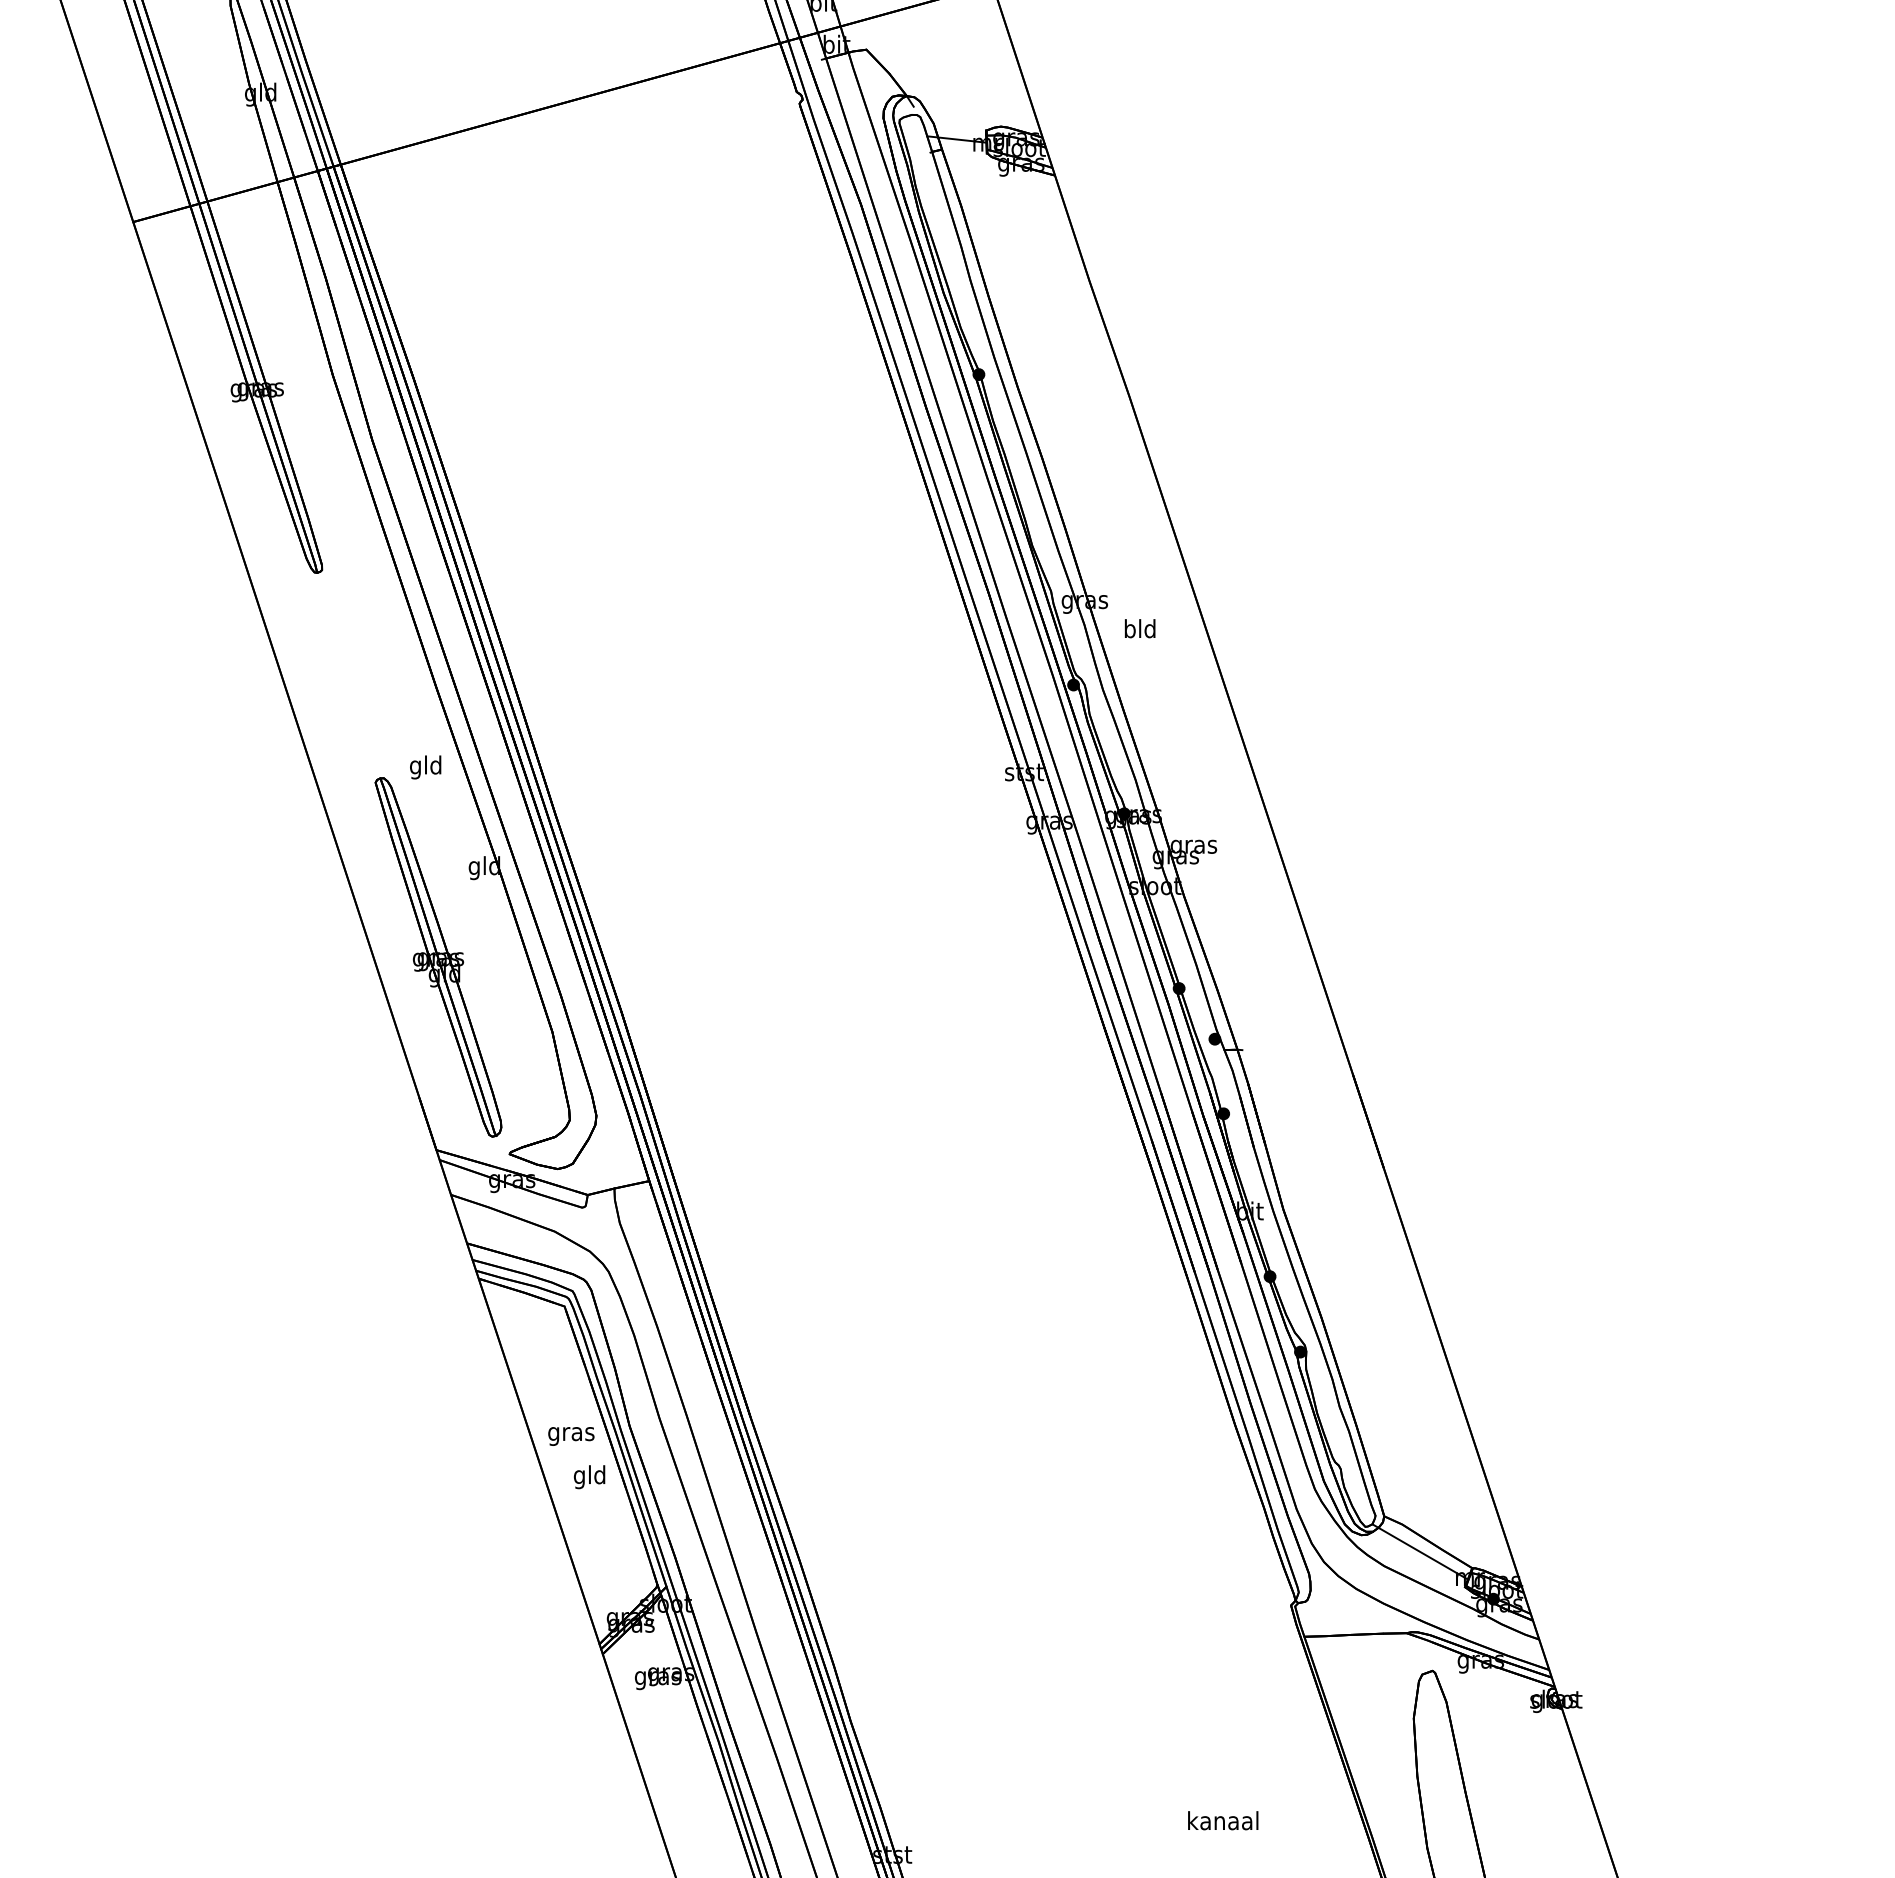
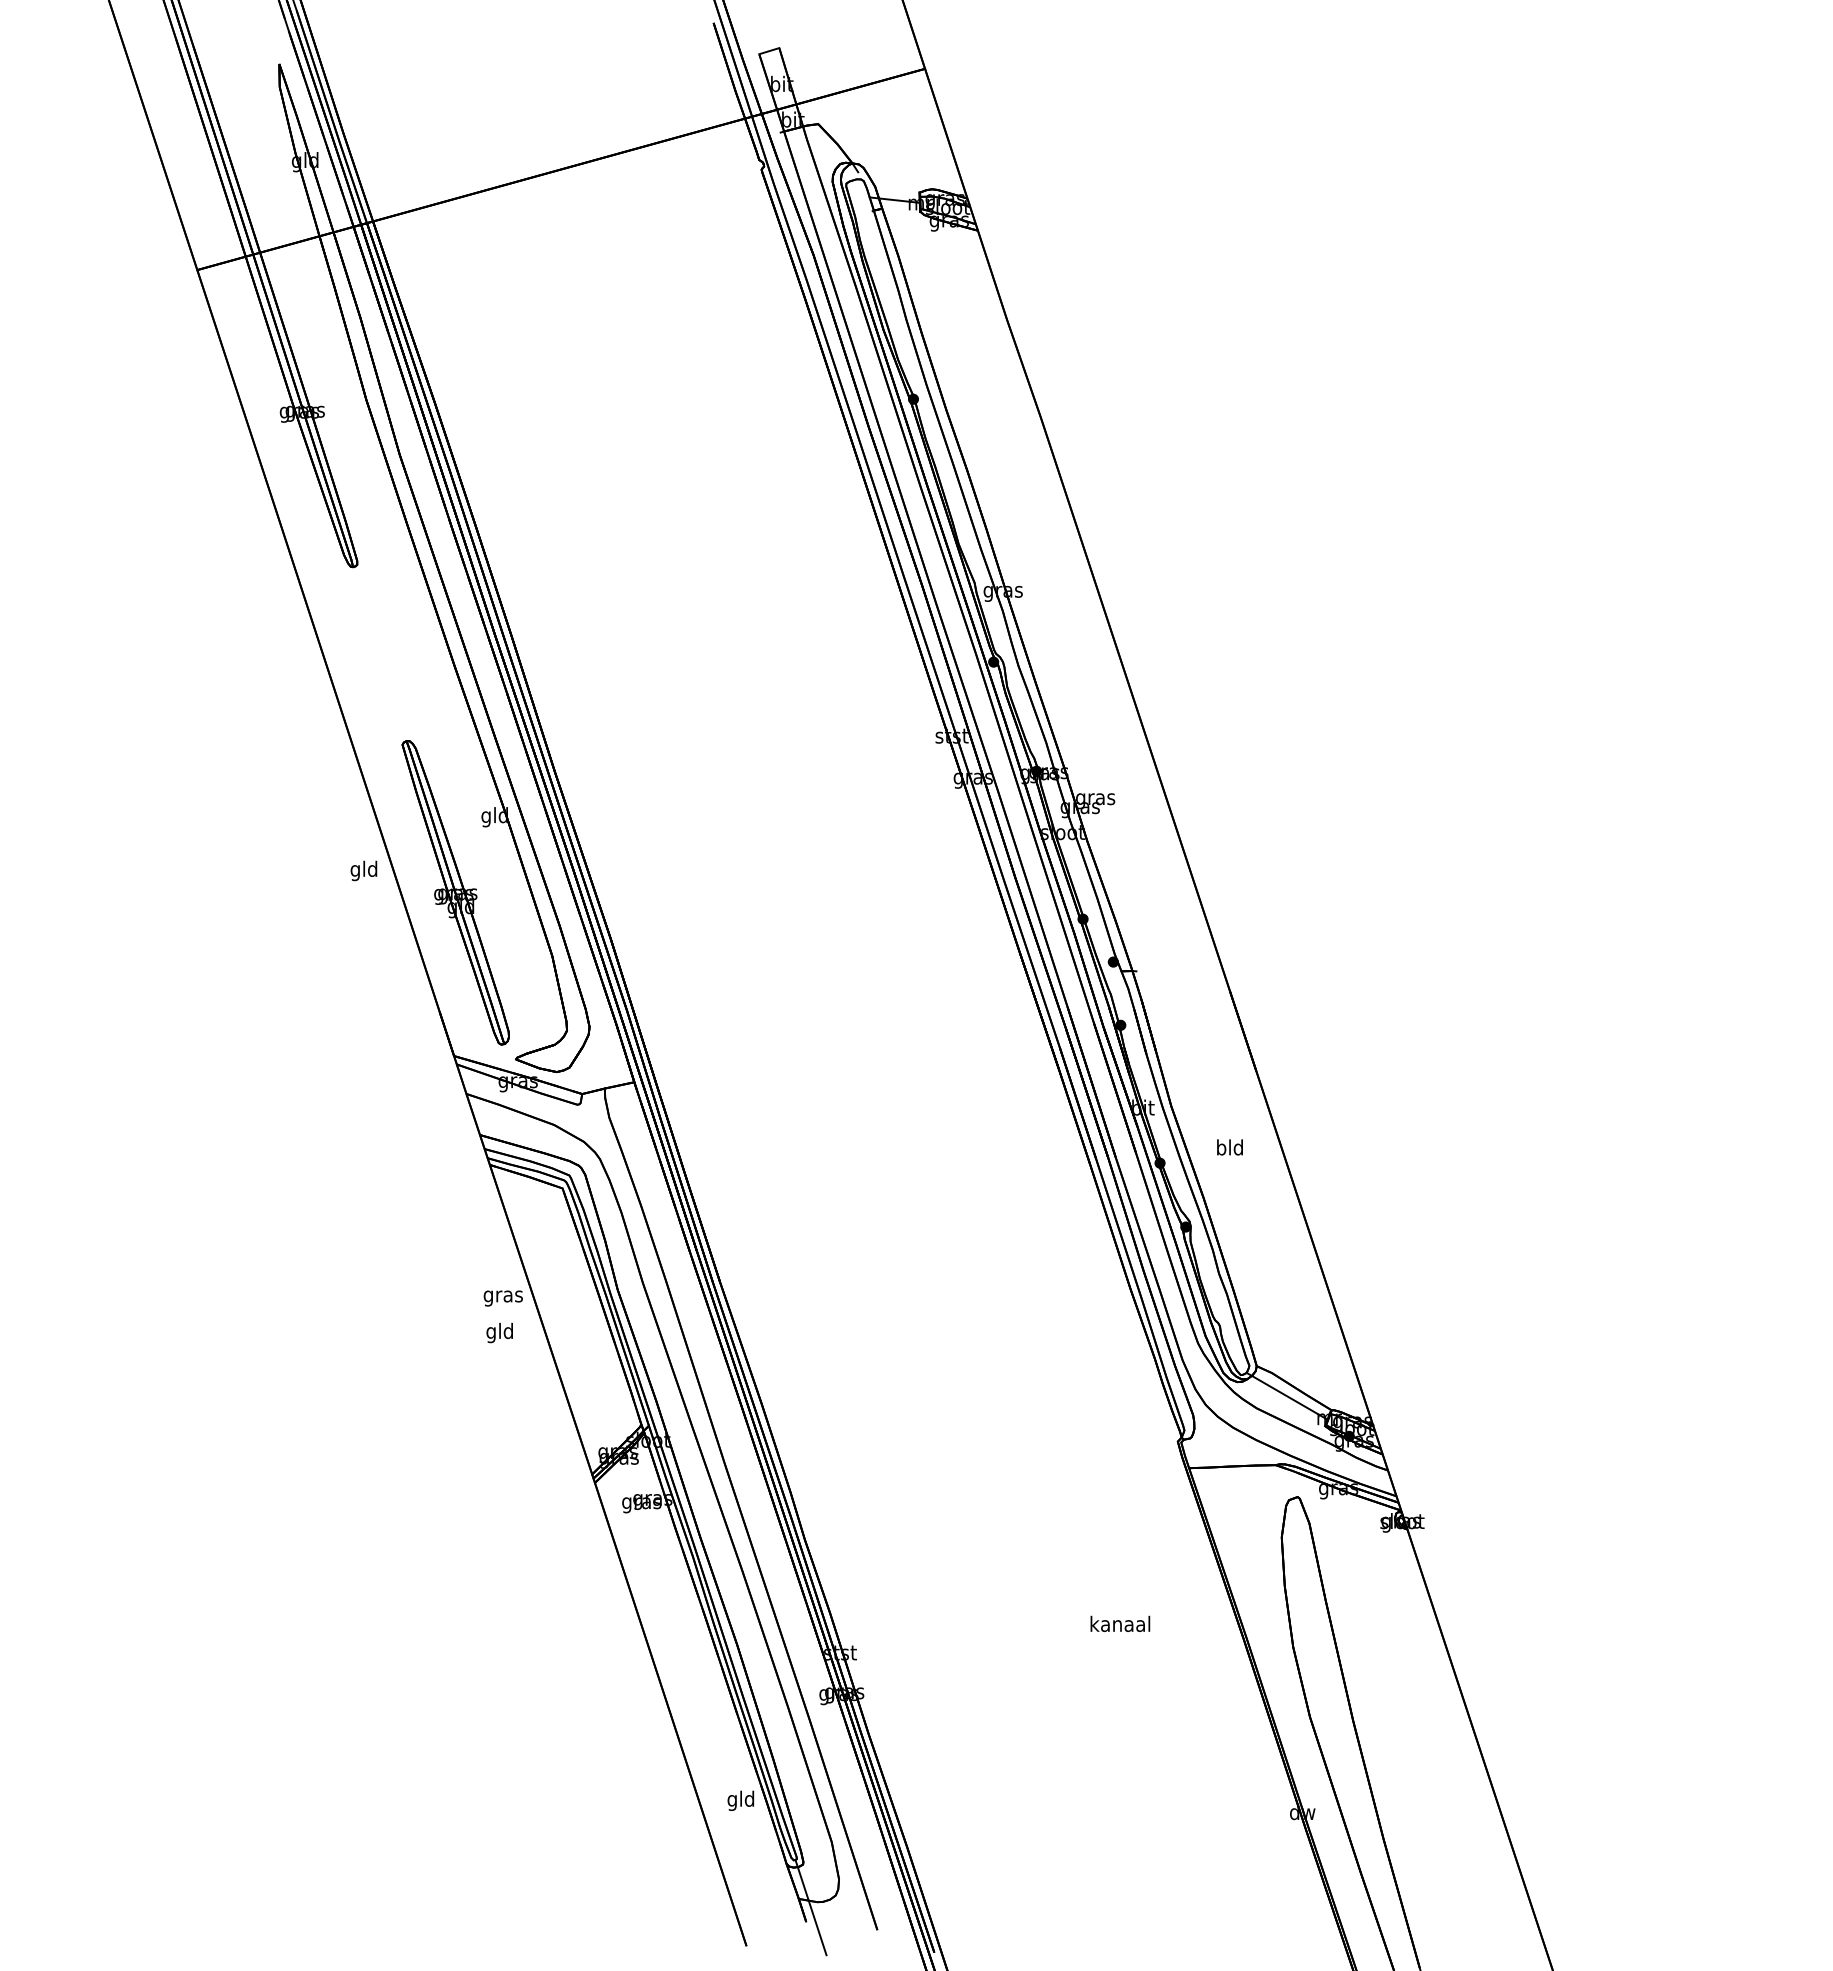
text: (1139, 628) -> (1229, 1147), moved
text: (425, 766) -> (363, 870), moved
text: (570, 1436) -> (502, 1298), moved
text: (589, 1476) -> (499, 1332), moved

